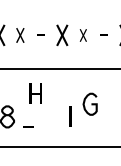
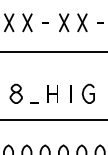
part: (20, 35) -> (27, 22), size x1.43
part: (83, 35) -> (82, 22), size x1.67
part: (35, 93) -> (52, 93), moved
curve: (91, 103) -> (89, 93), moved

